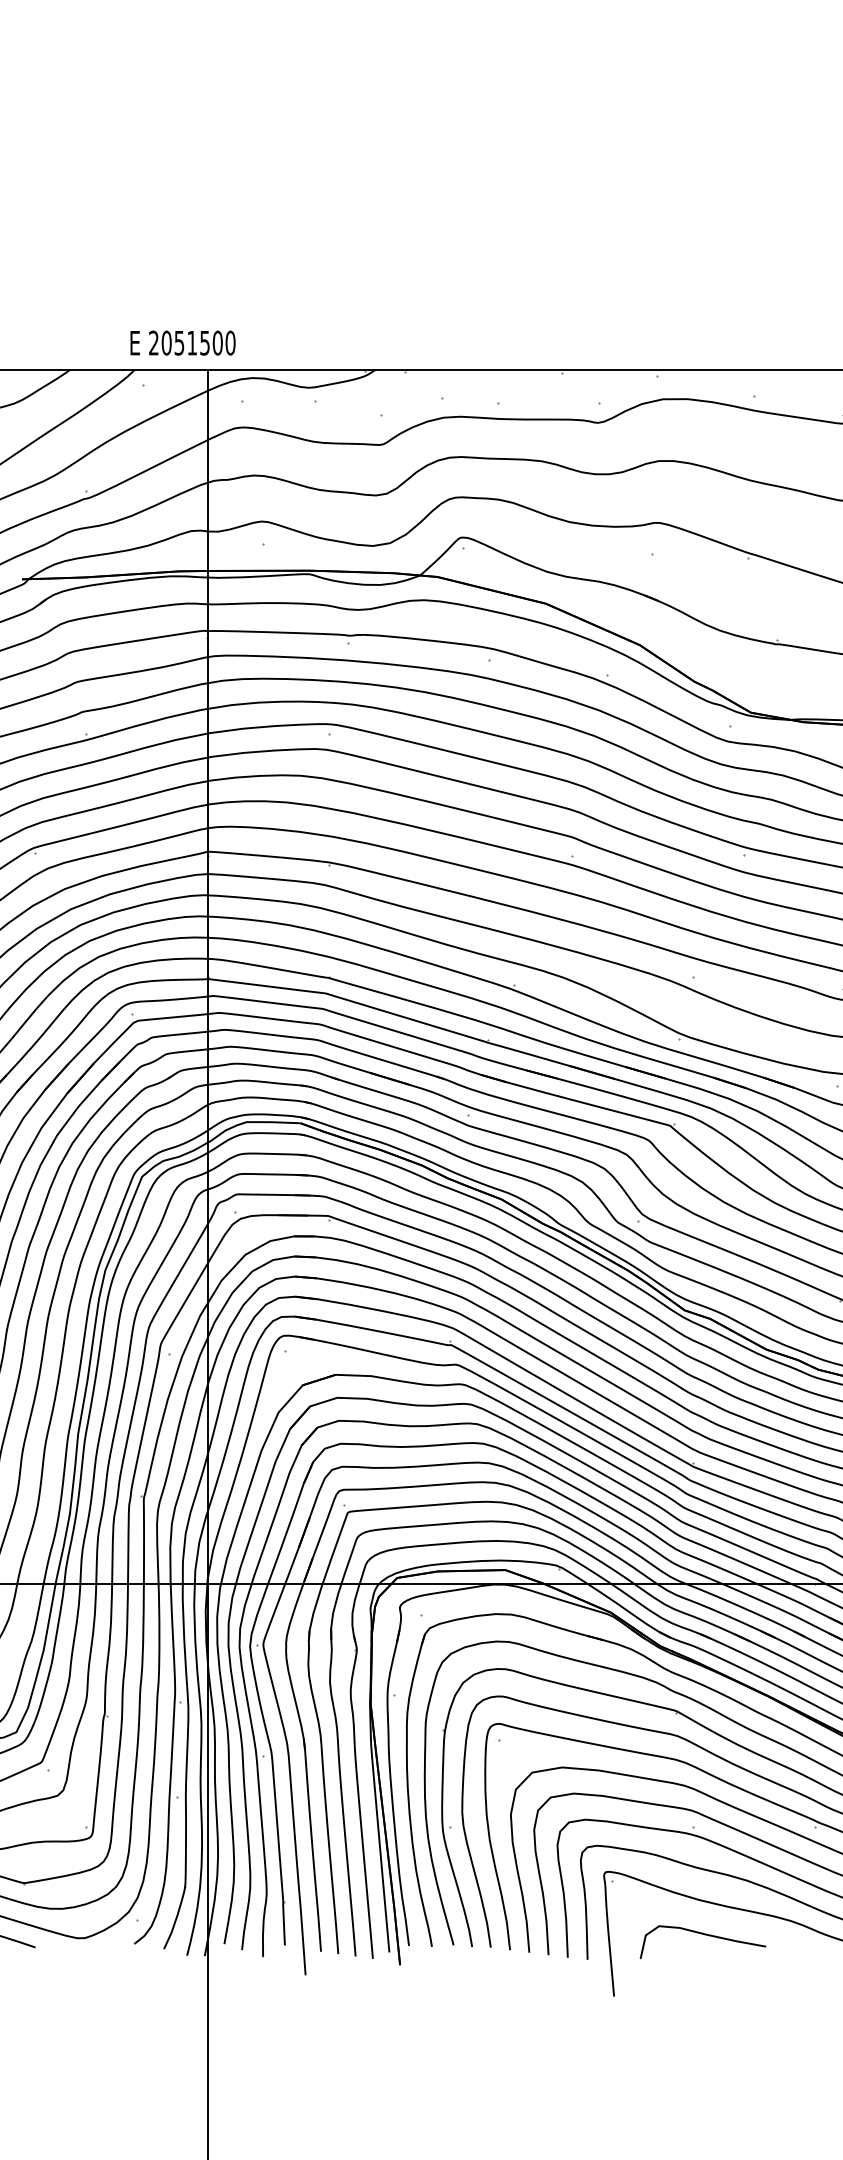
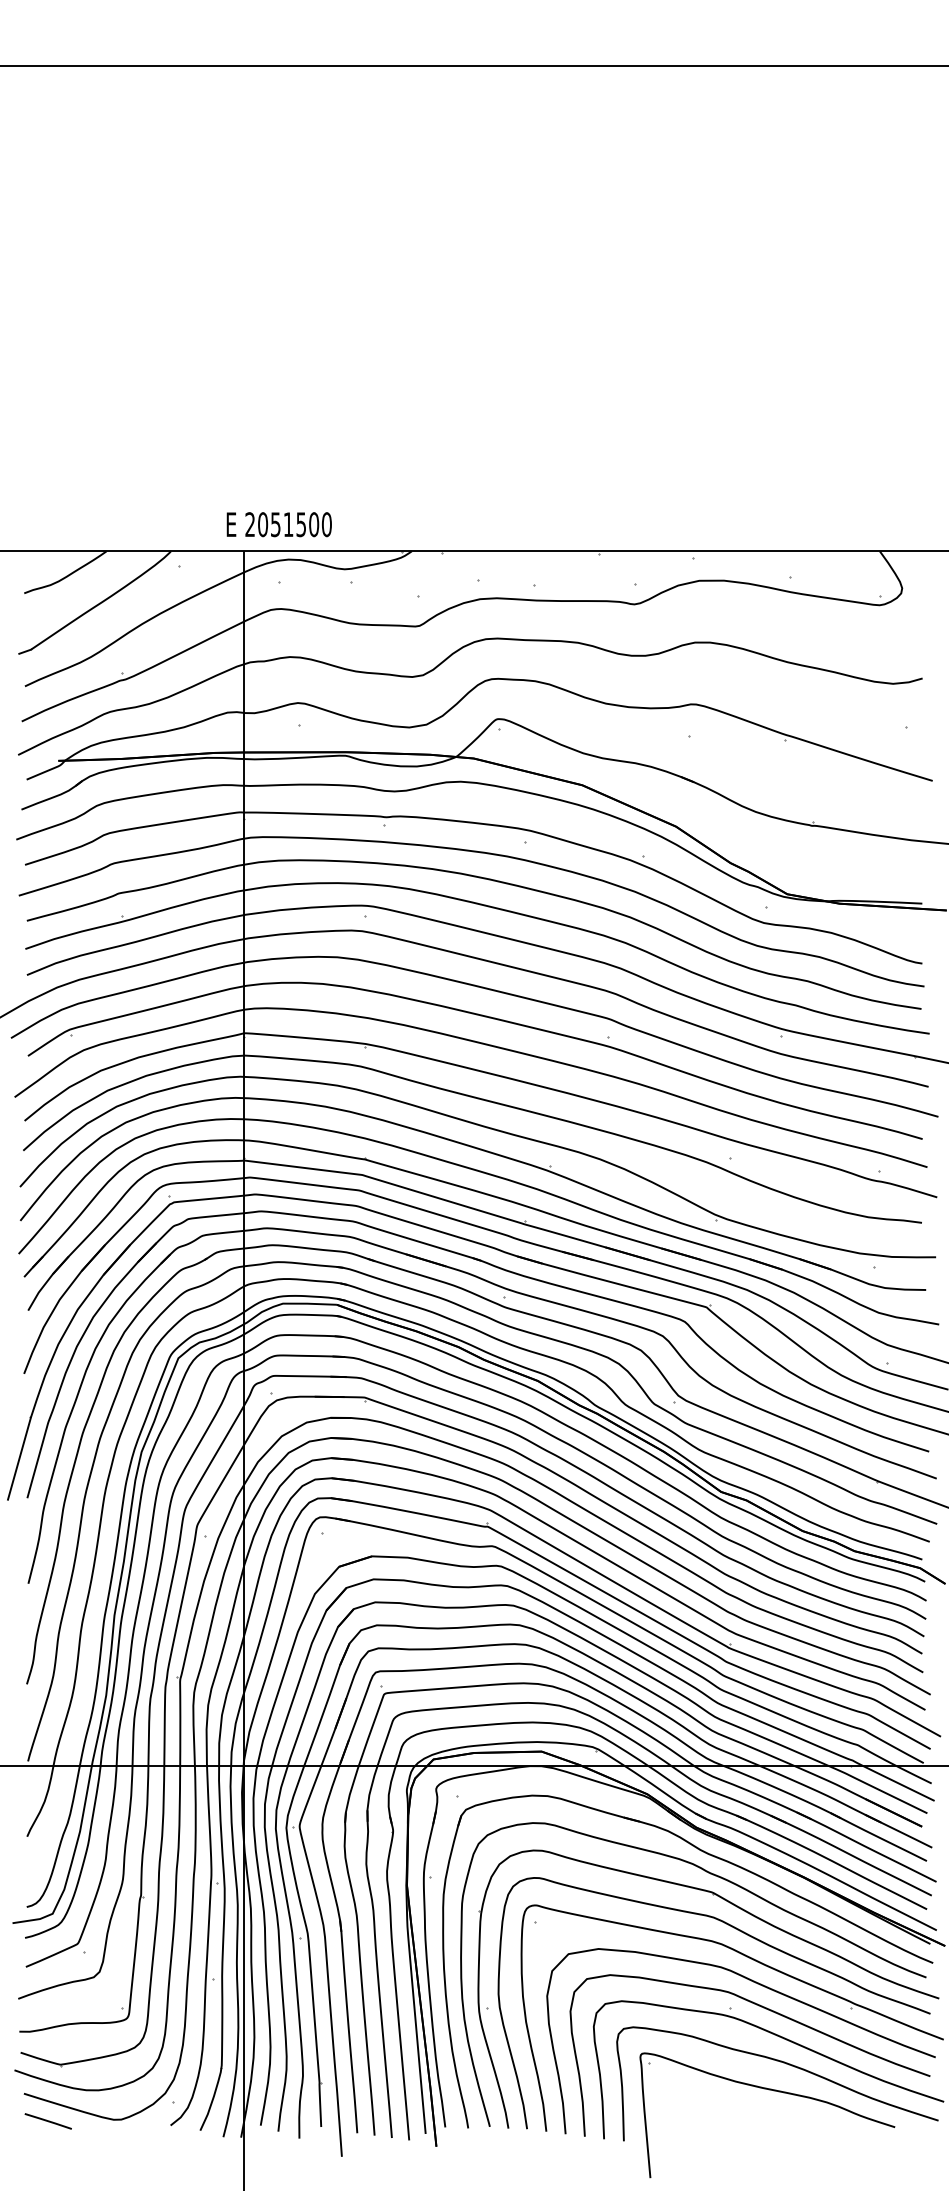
text: (182, 342) -> (278, 524), moved
curve: (706, 1935) -> (742, 2117), removed

